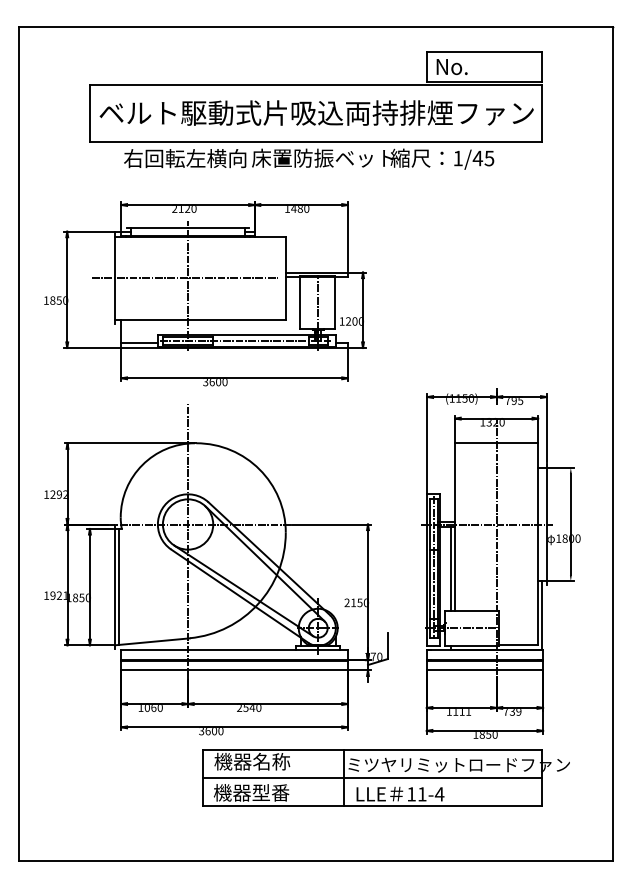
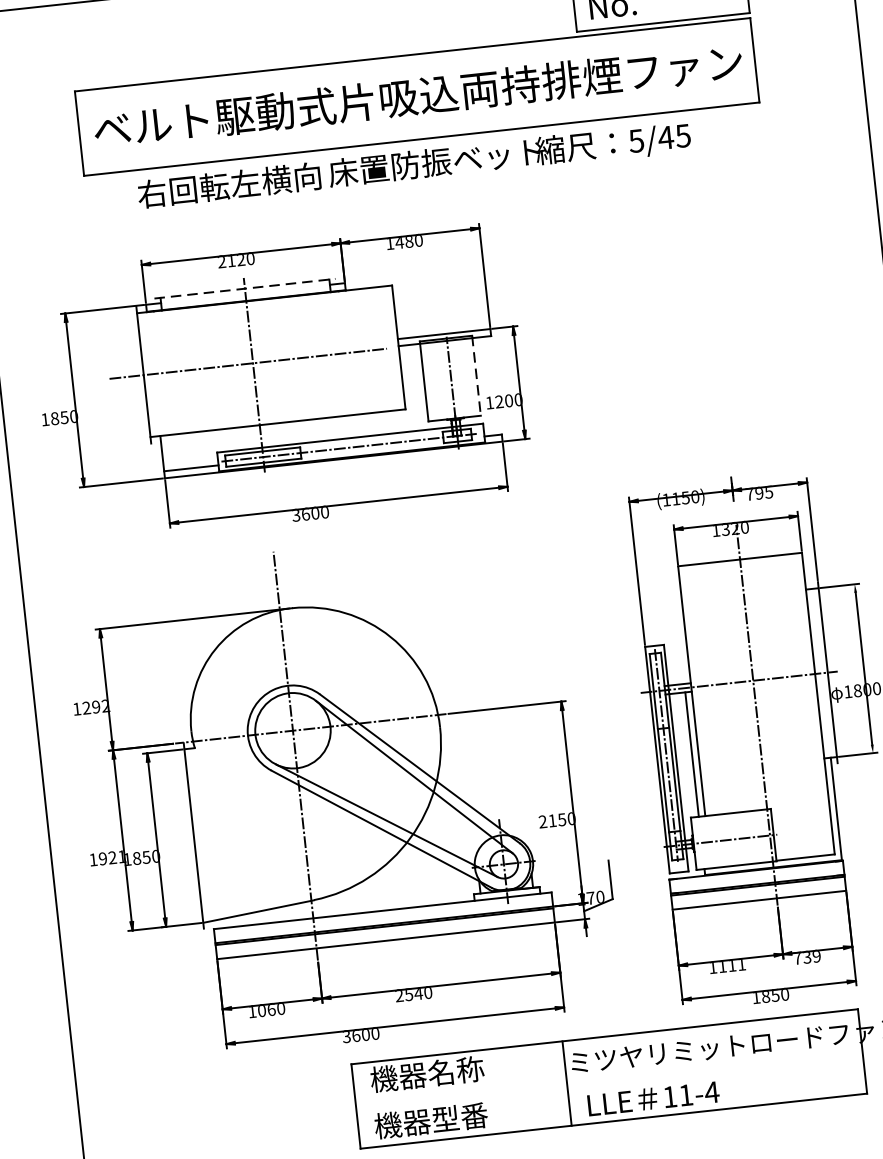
text: (457, 158) -> (635, 141), 1/45 -> 5/45
line: (188, 228) -> (245, 289), solid -> dashed
line: (335, 302) -> (476, 375), solid -> dashed
line: (118, 586) -> (199, 834), removed
line: (372, 777) -> (609, 1078), removed

